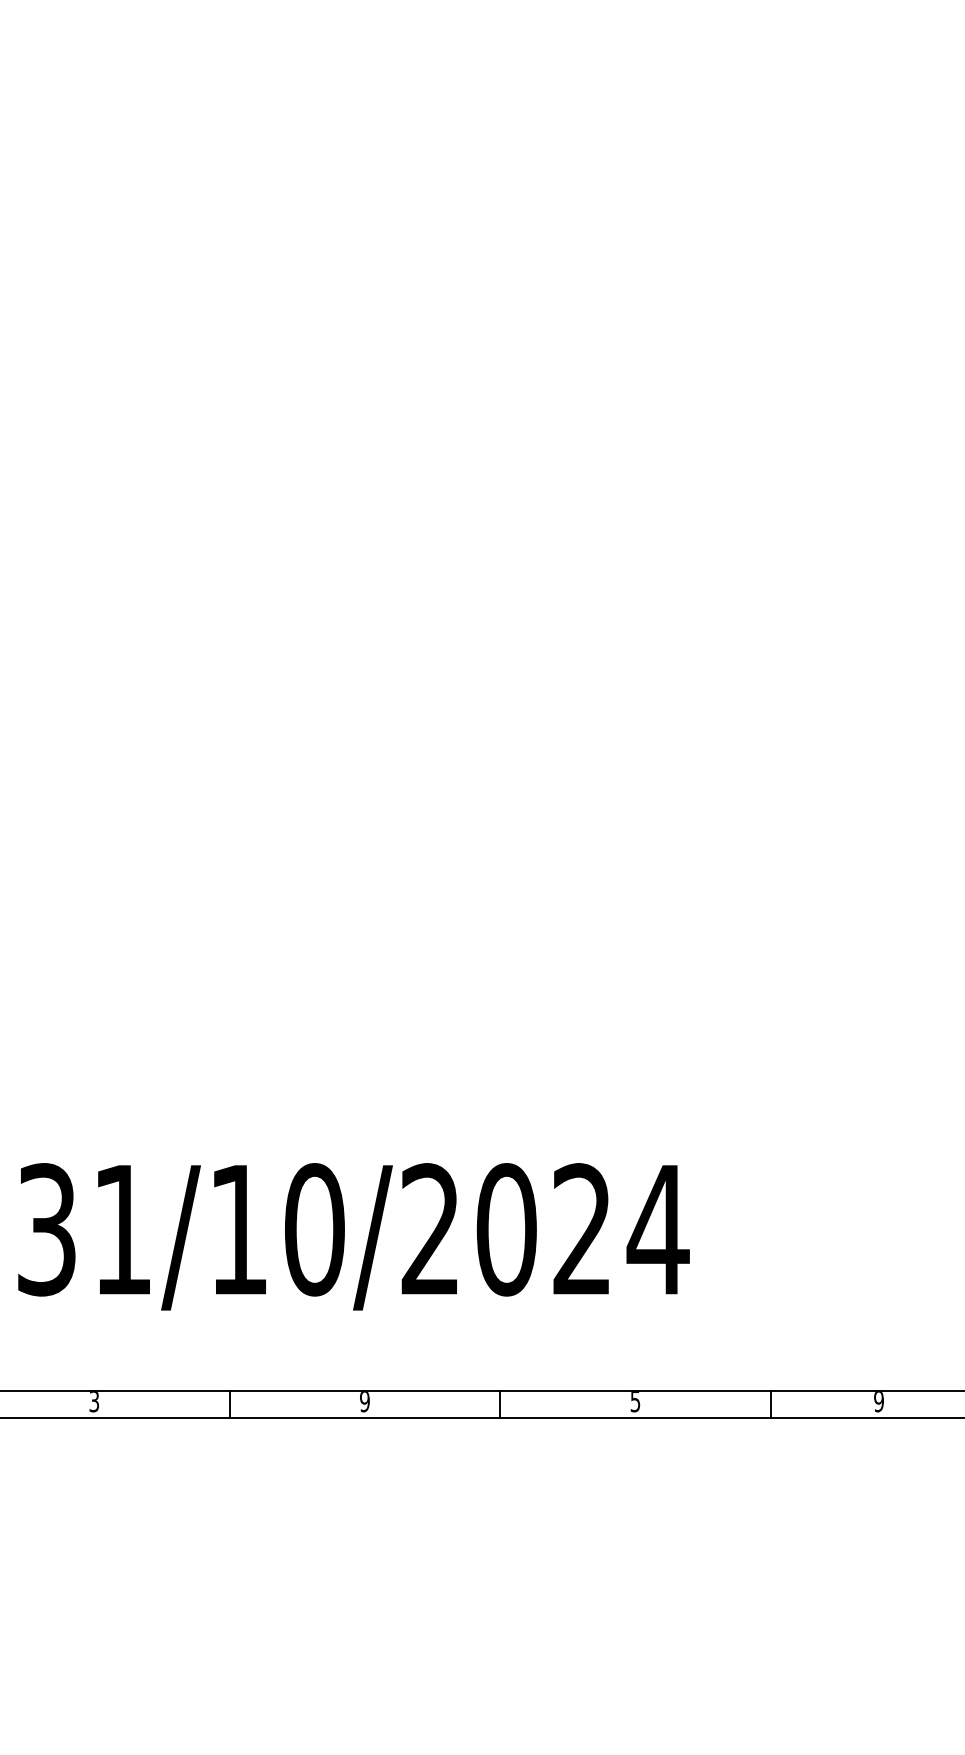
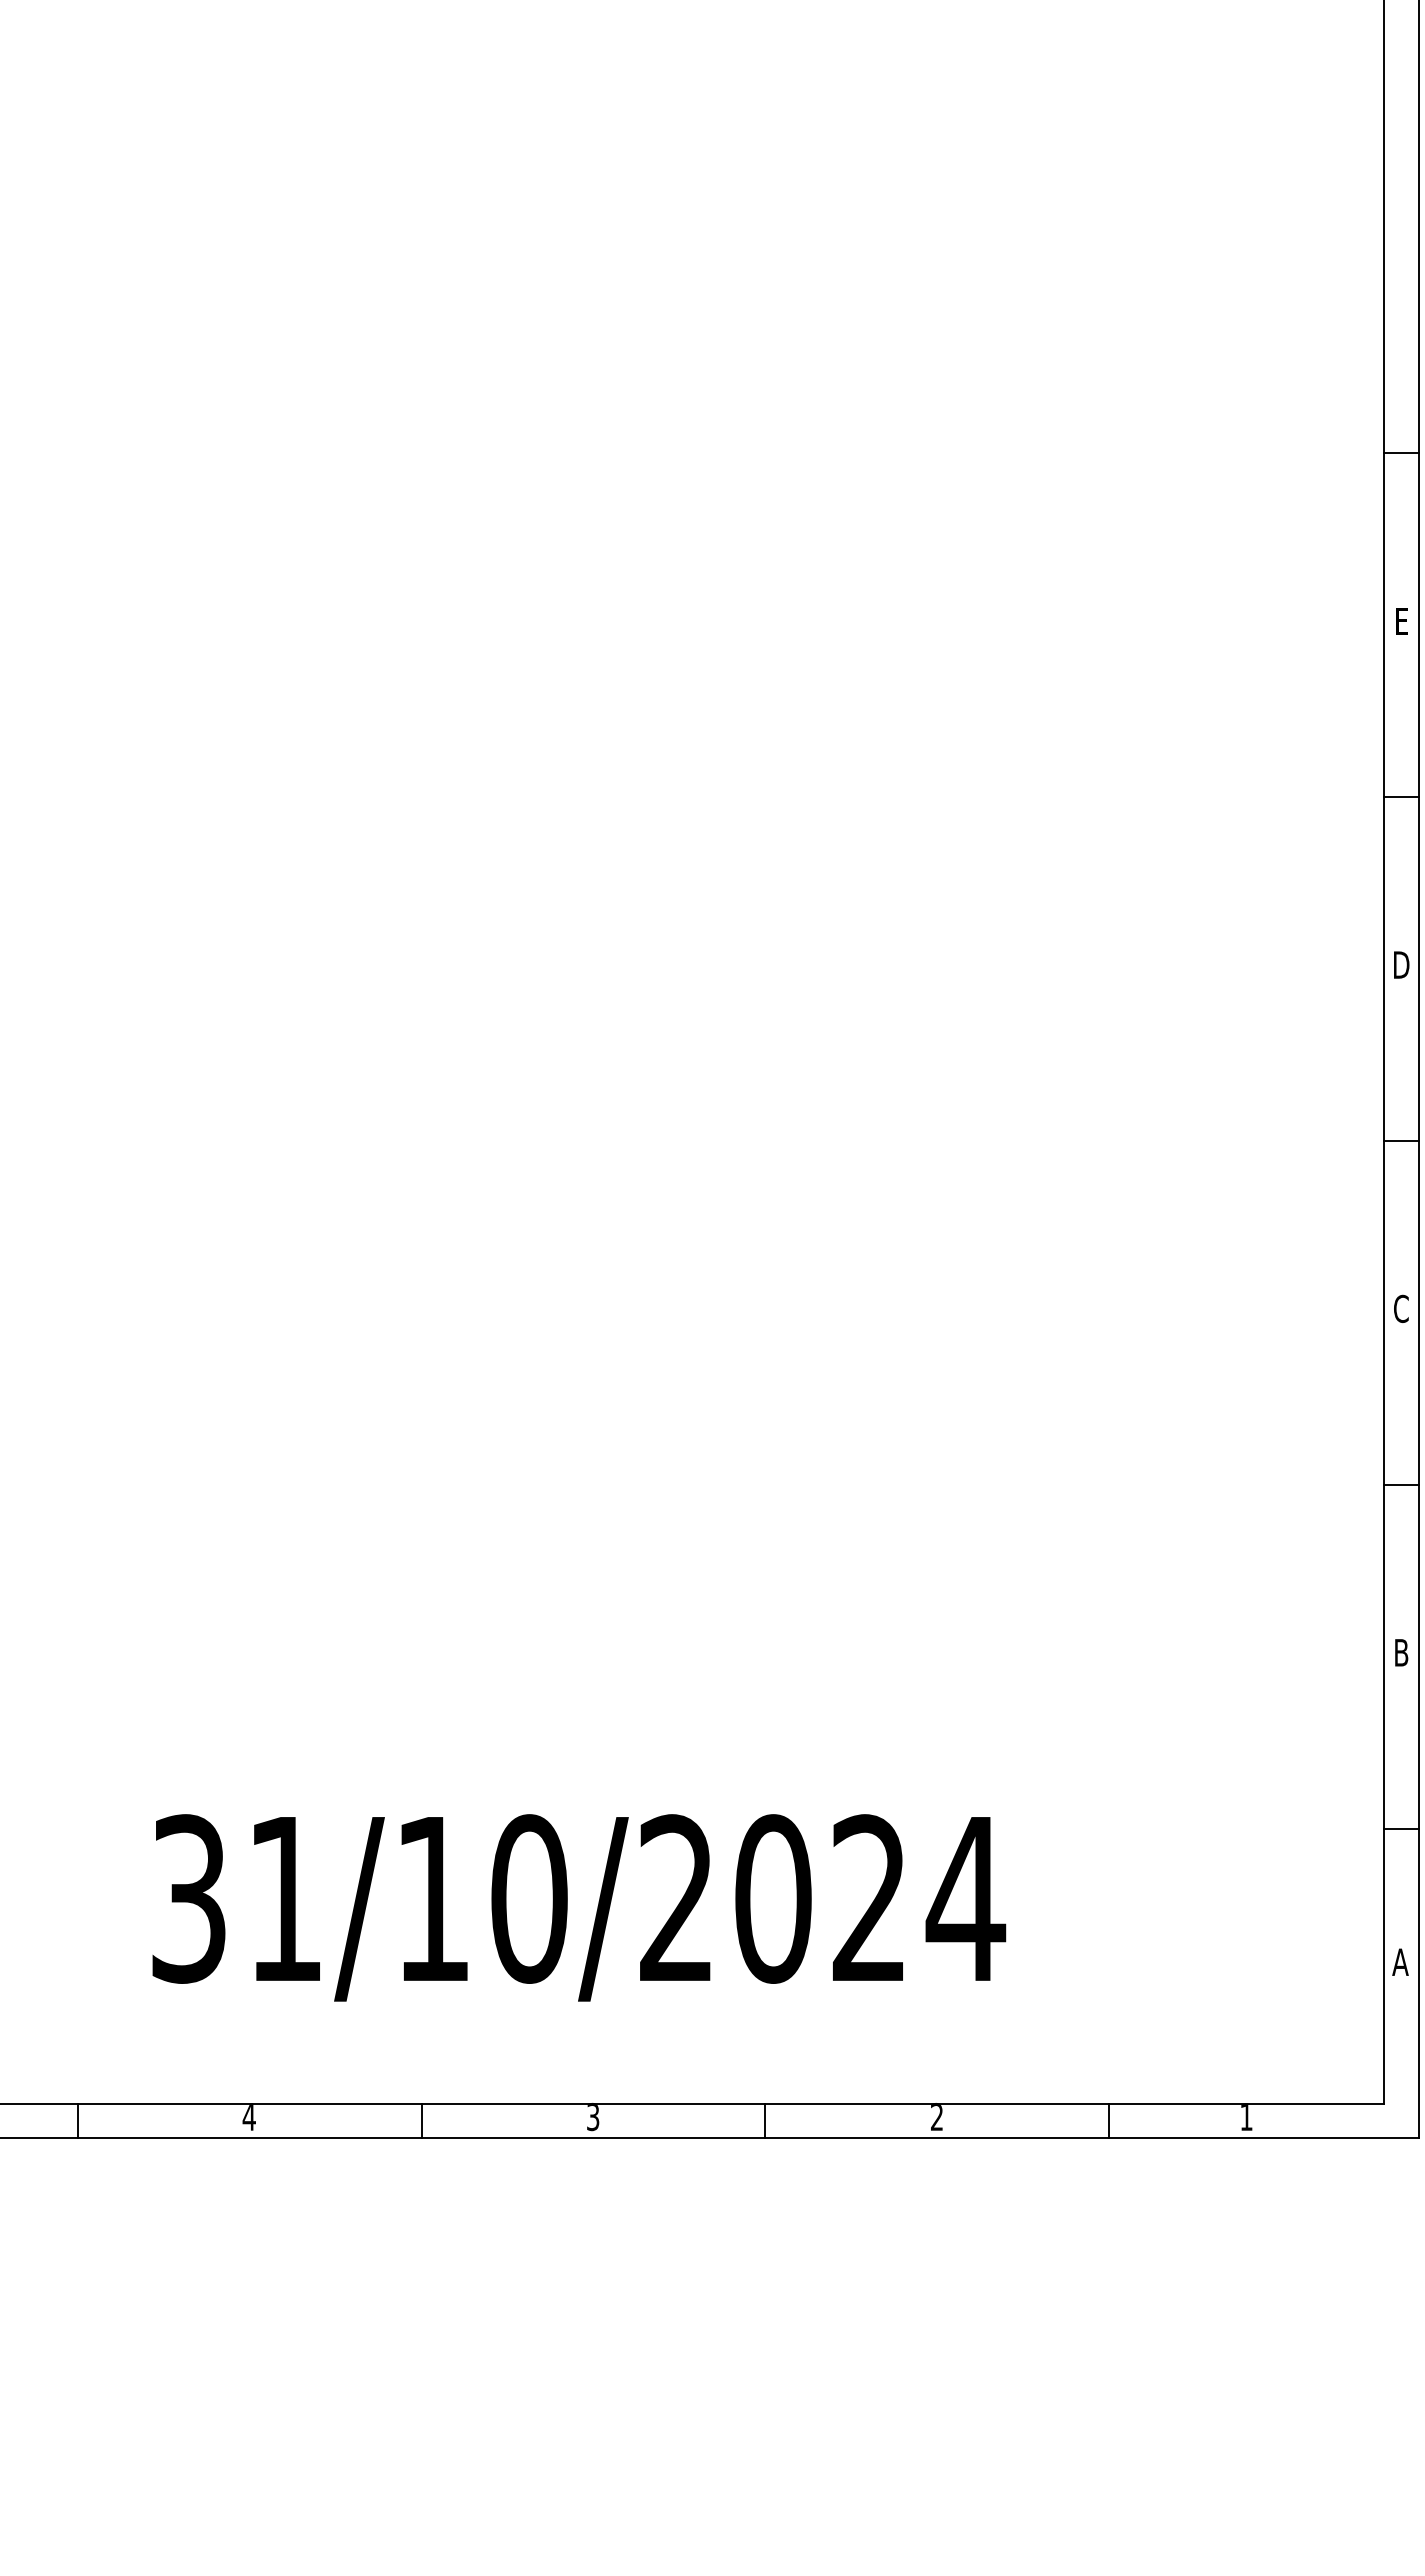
text: (364, 1401) -> (592, 2117), 9 -> 3
text: (93, 1402) -> (248, 2118), 3 -> 4
text: (635, 1402) -> (936, 2118), 5 -> 2
text: (879, 1402) -> (1246, 2118), 9 -> 1

